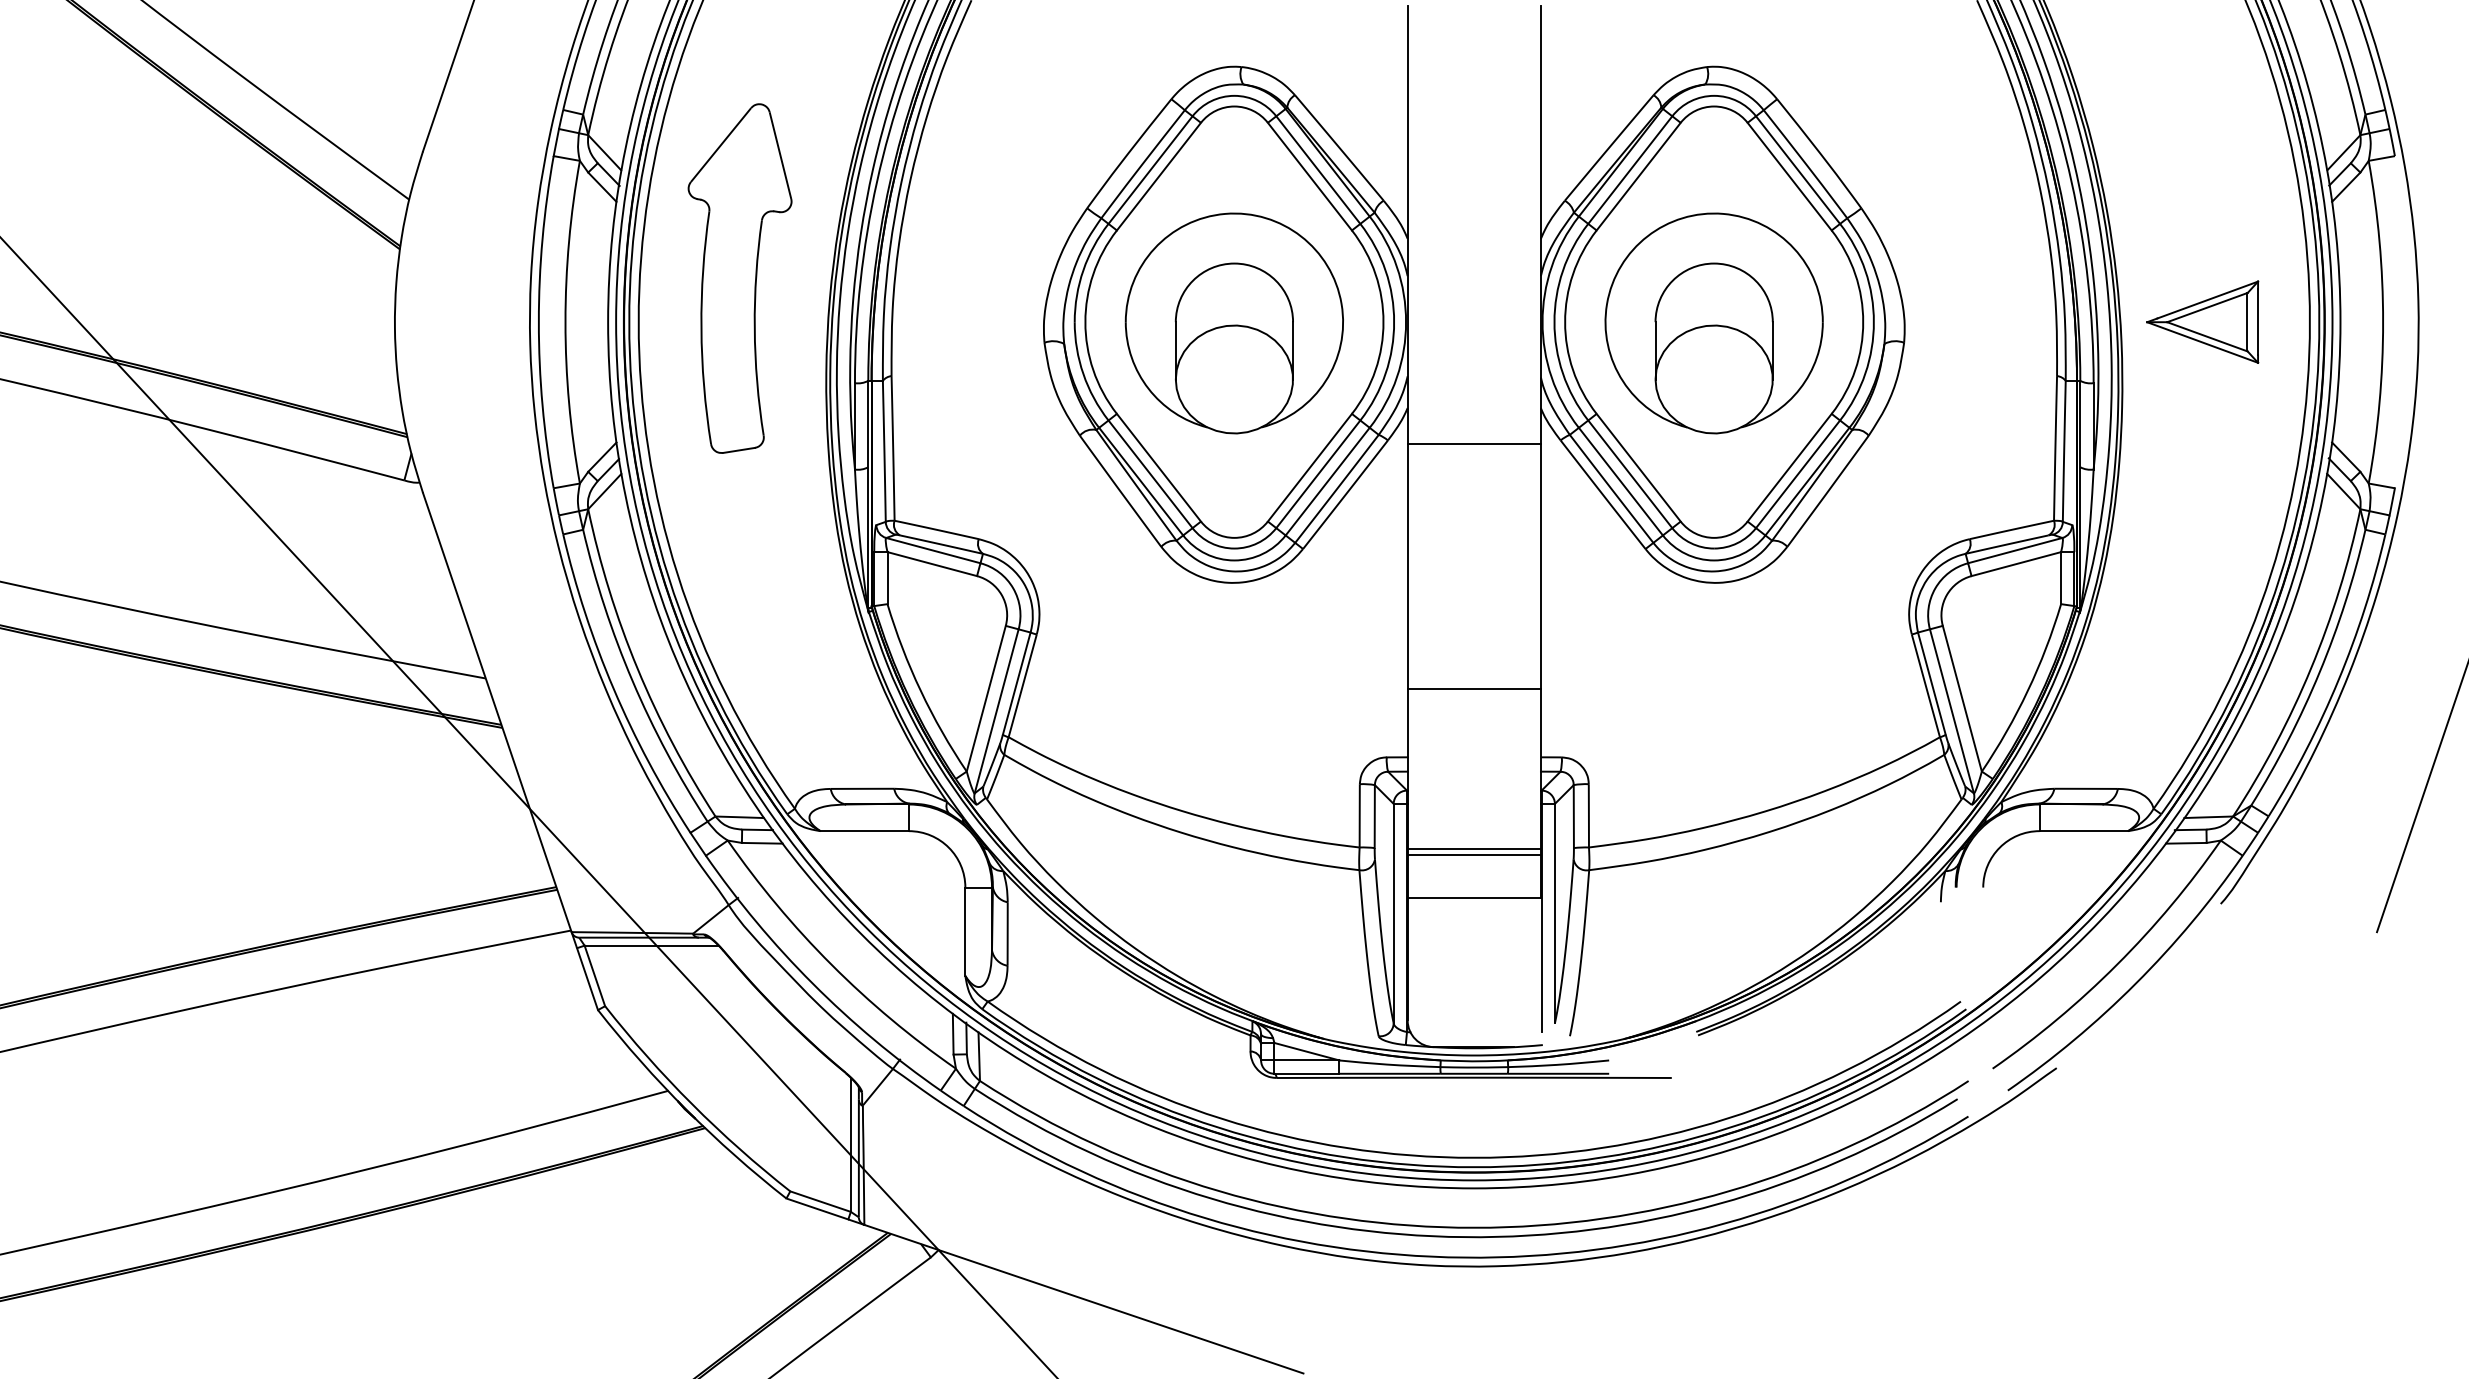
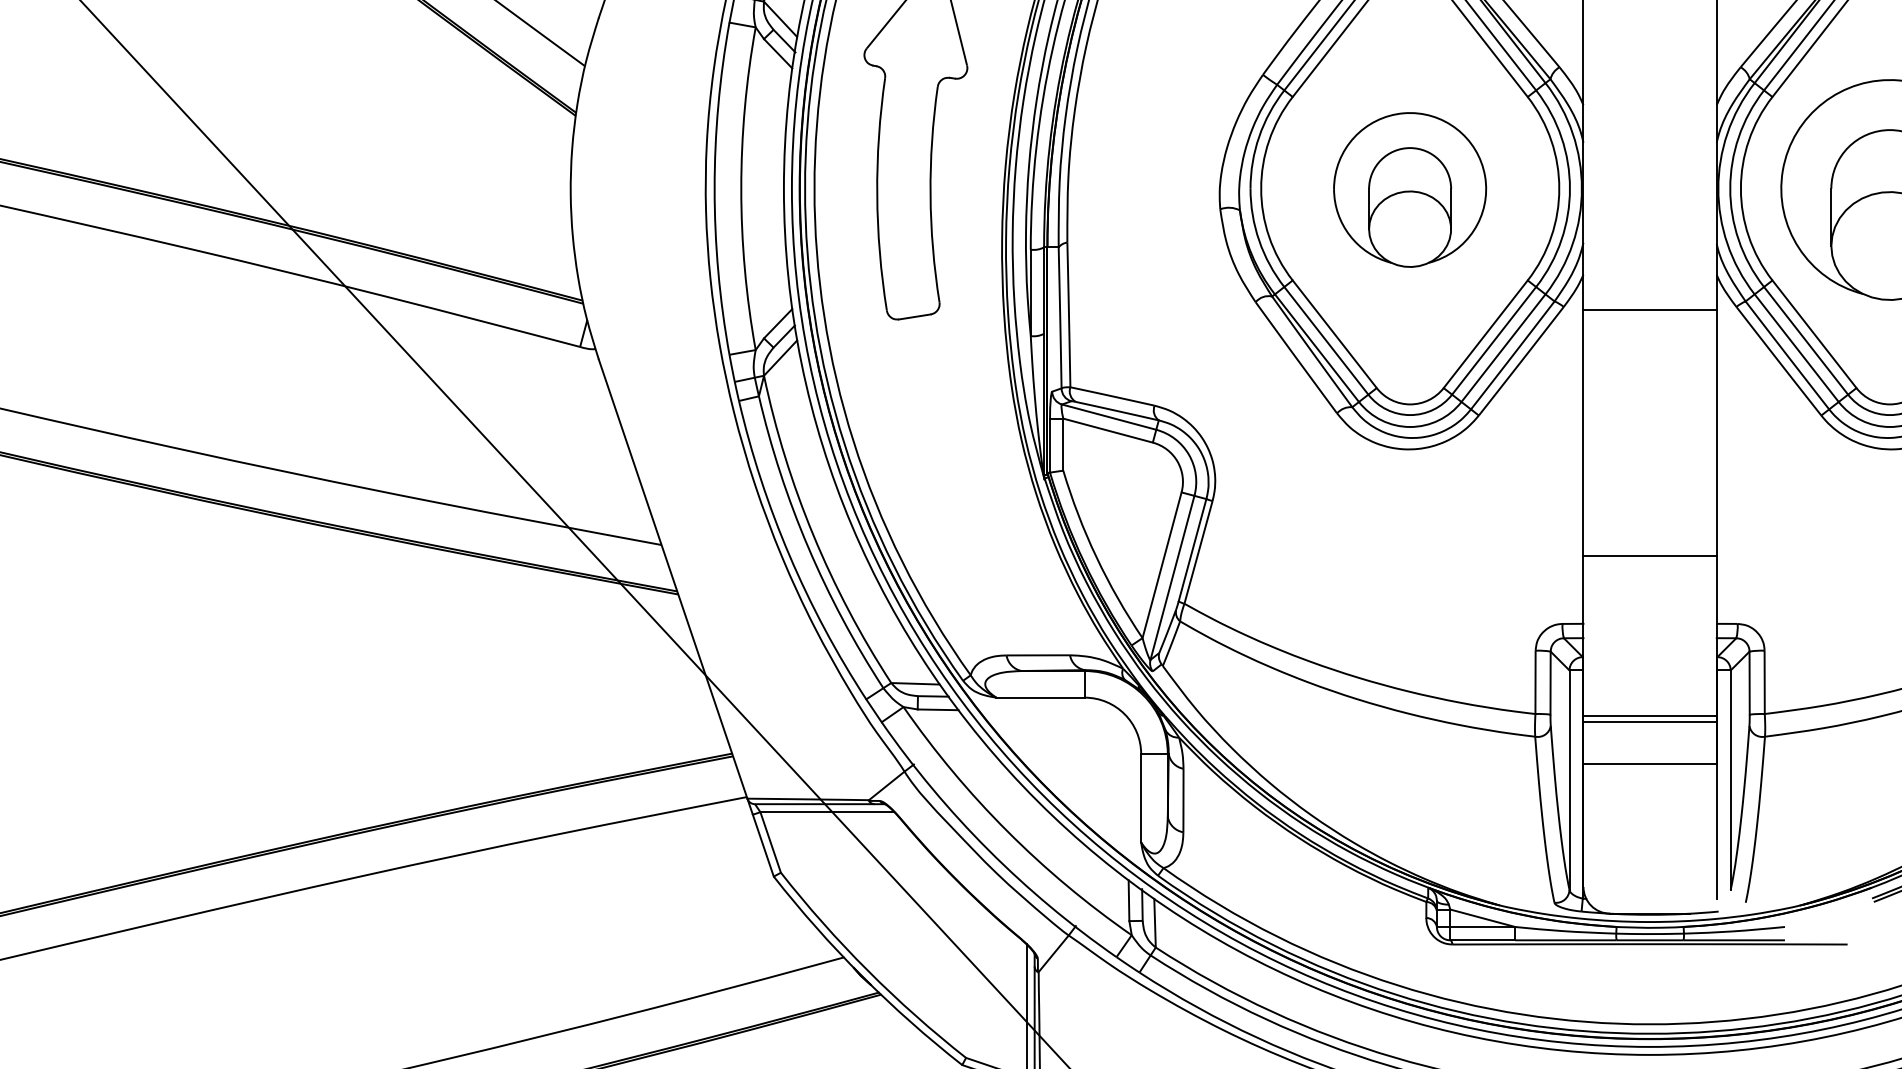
part: (1233, 323) -> (1409, 190), size x0.7

